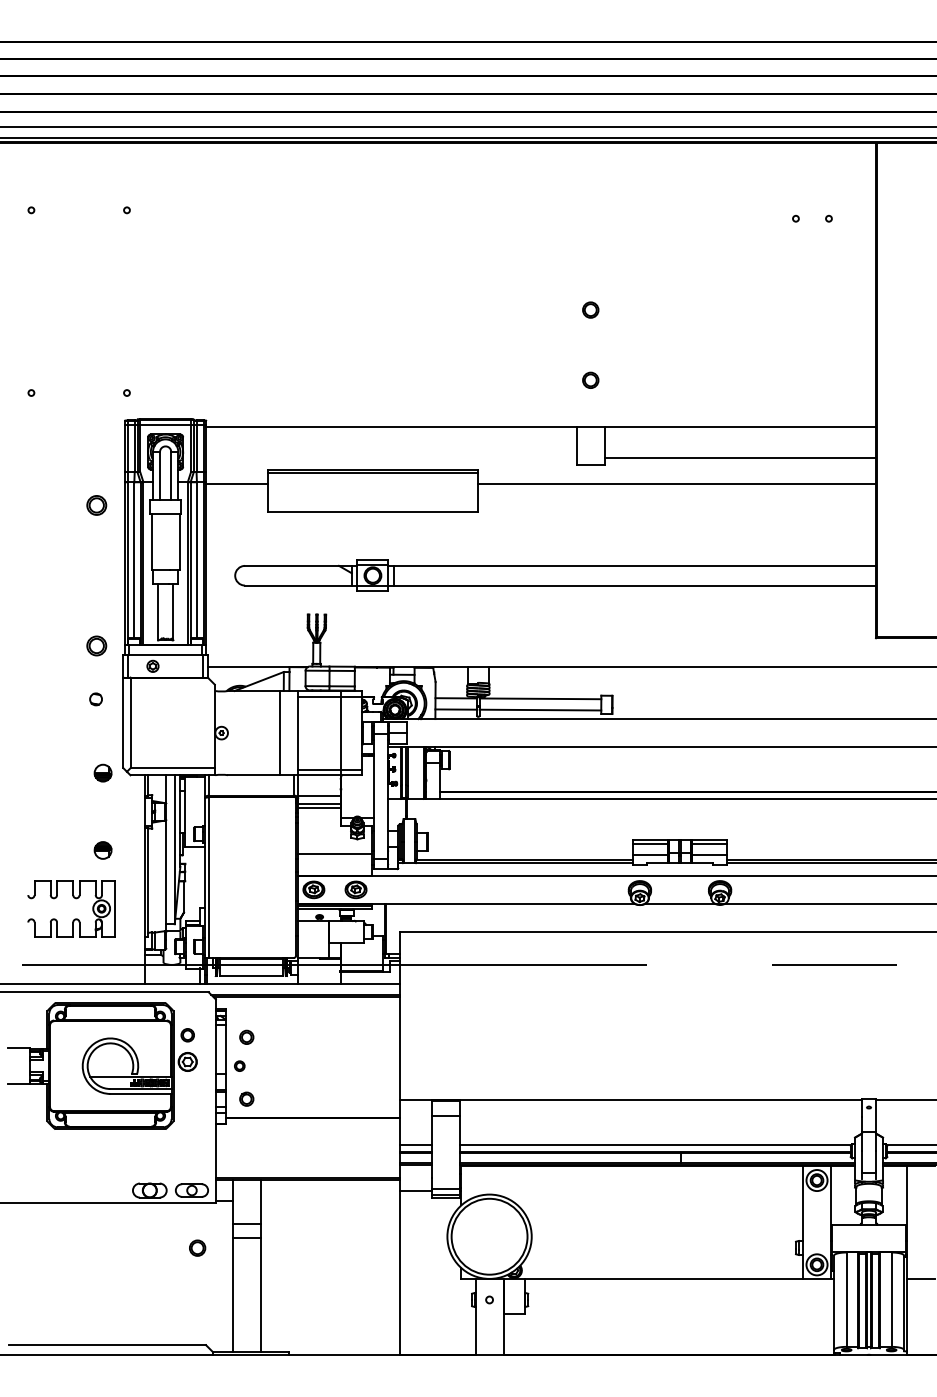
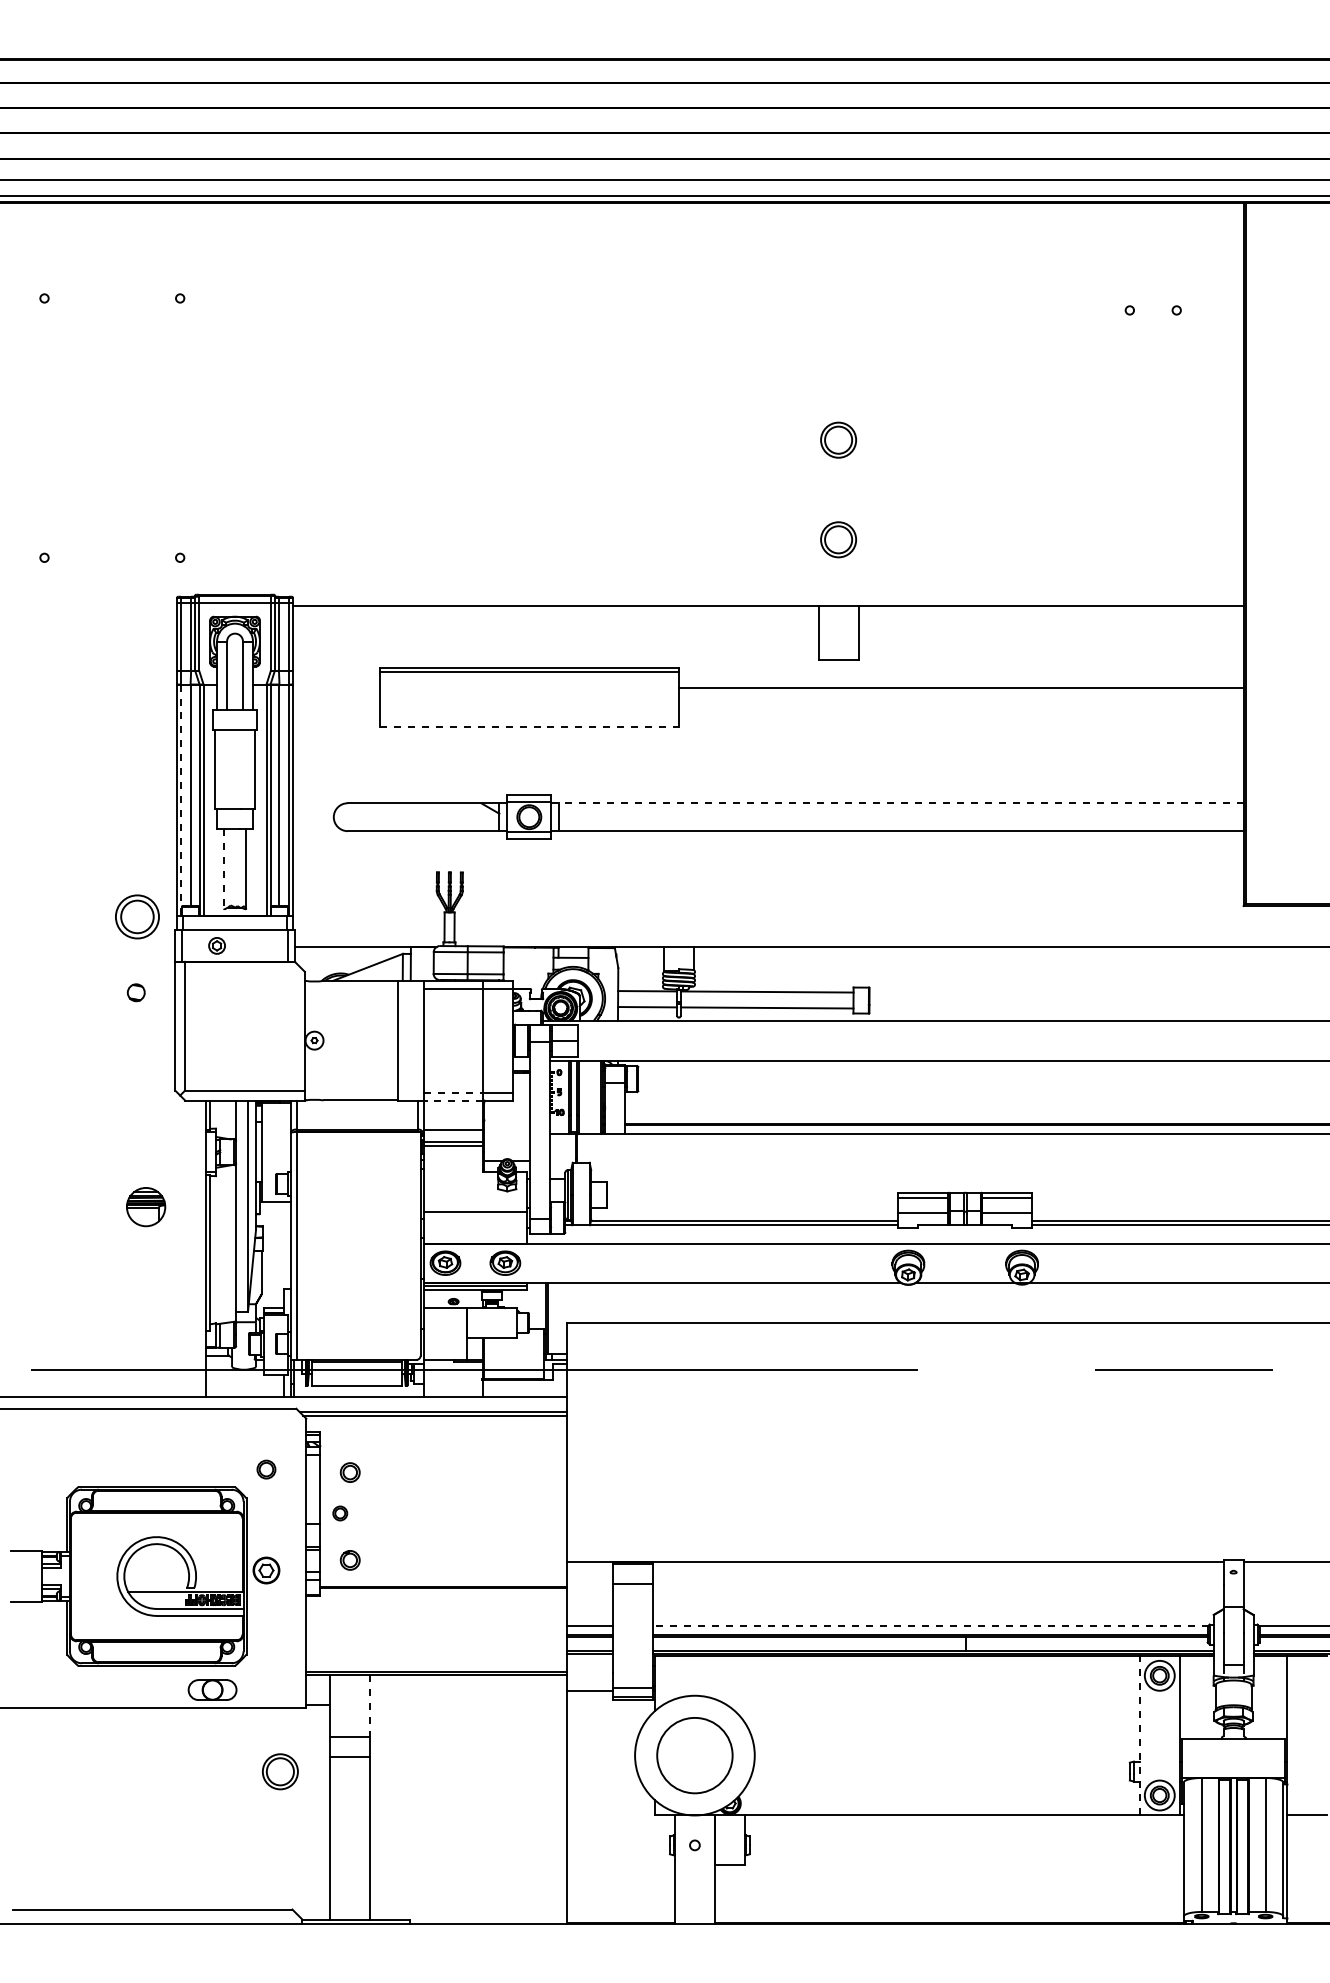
part: (590, 309) -> (838, 439), size x1.6
part: (590, 380) -> (838, 539), size x1.6
line: (740, 457) -> (1050, 649), removed
line: (236, 484) -> (335, 687), removed
part: (96, 505) -> (136, 717), removed
line: (373, 512) -> (529, 727), solid -> dashed
line: (127, 563) -> (181, 800), solid -> dashed
line: (631, 566) -> (896, 803), solid -> dashed
line: (158, 612) -> (224, 869), solid -> dashed
part: (96, 645) -> (136, 916), size x1.6
line: (319, 769) -> (453, 1092), solid -> dashed
part: (103, 773) -> (146, 1097), removed
line: (319, 775) -> (453, 1100), solid -> dashed
part: (103, 850) -> (146, 1207), size x1.6
part: (74, 898) -> (105, 1275), removed
part: (102, 1066) -> (145, 1576), moved
line: (655, 1145) -> (930, 1625), solid -> dashed
part: (192, 1190) -> (272, 1689), removed
line: (261, 1202) -> (370, 1706), solid -> dashed
line: (802, 1222) -> (1139, 1735), solid -> dashed
circle: (489, 1236) -> (694, 1755), size x0.7
part: (197, 1247) -> (280, 1771), size x1.6

